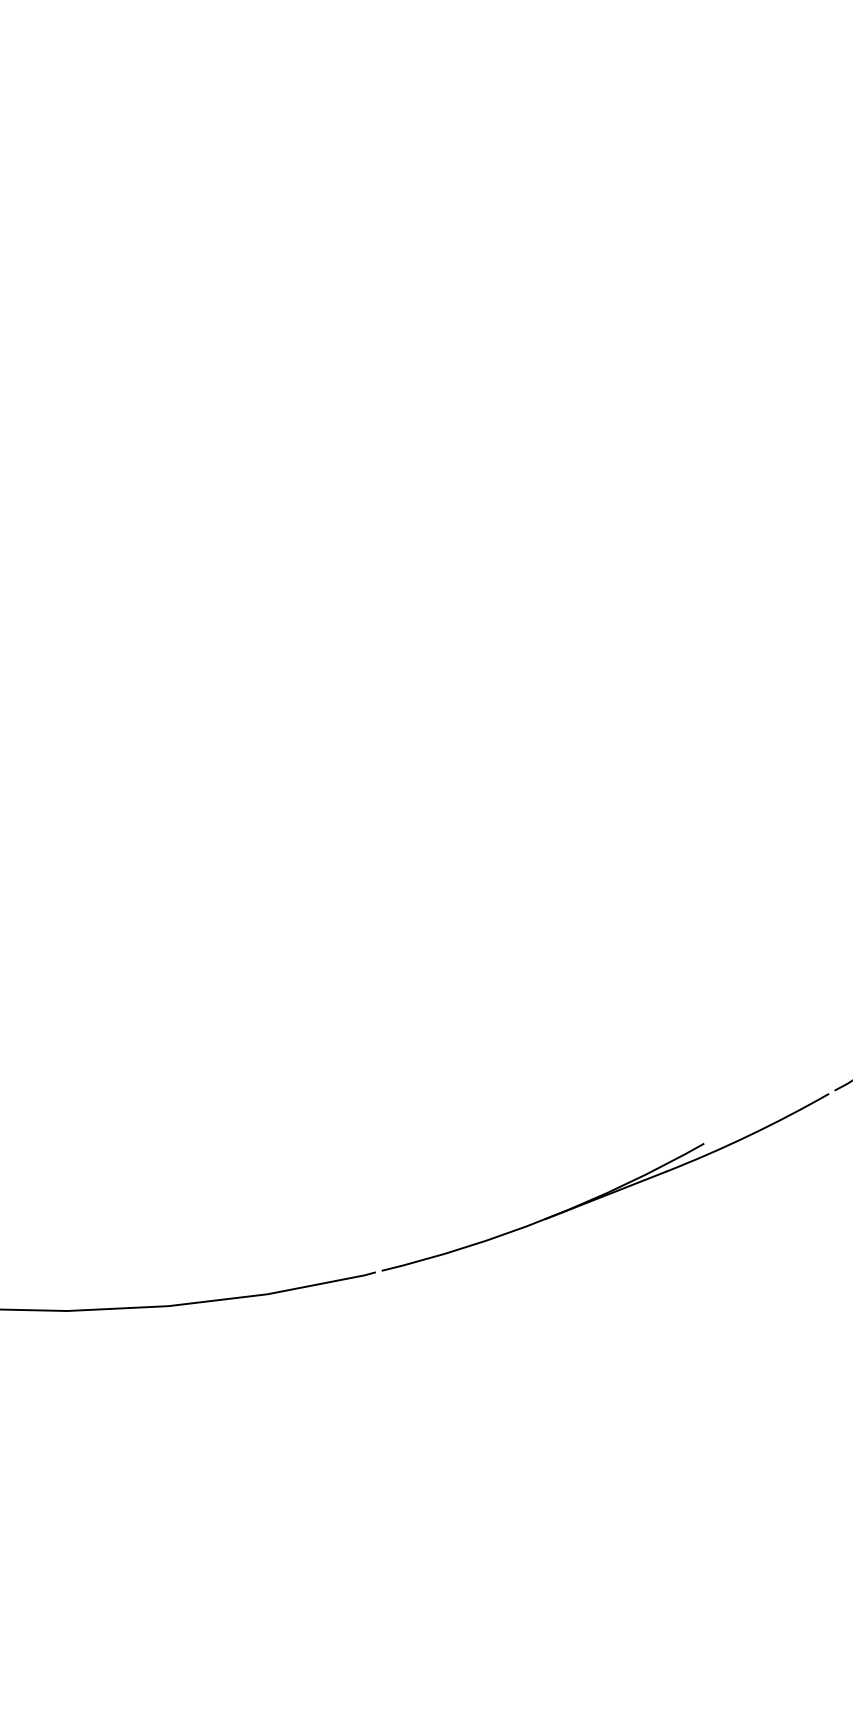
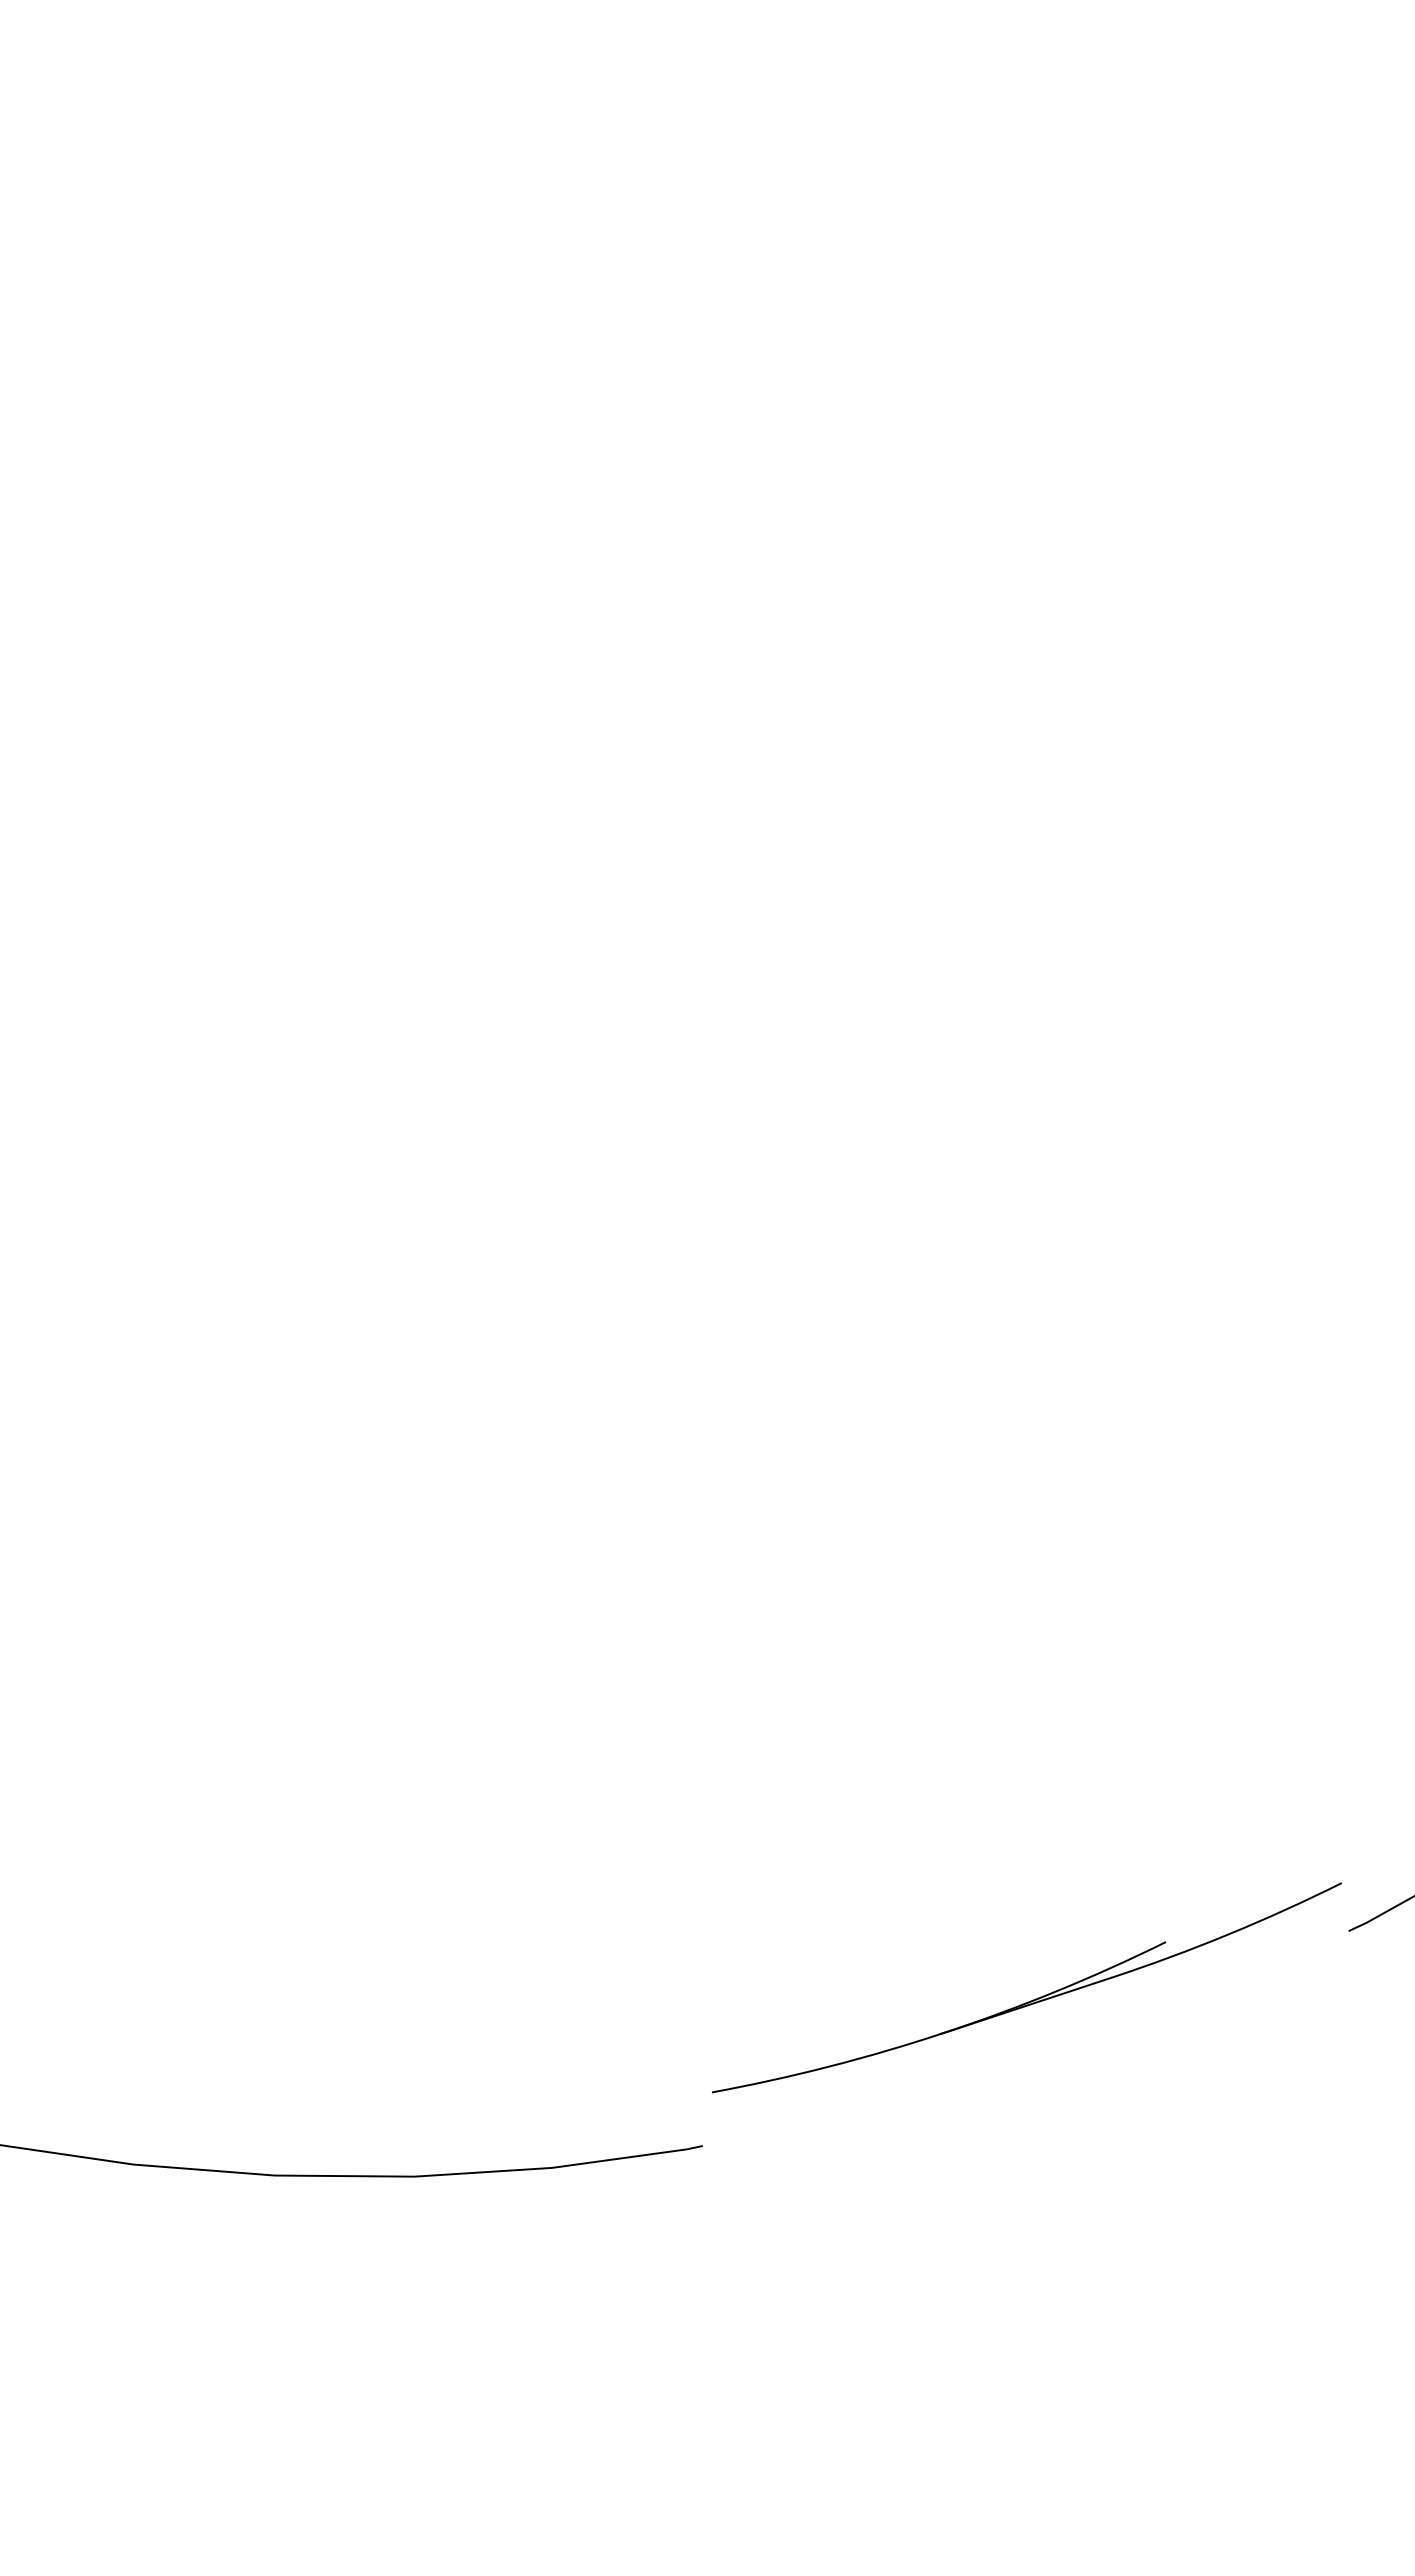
part: (608, 1191) -> (1030, 2000), moved

